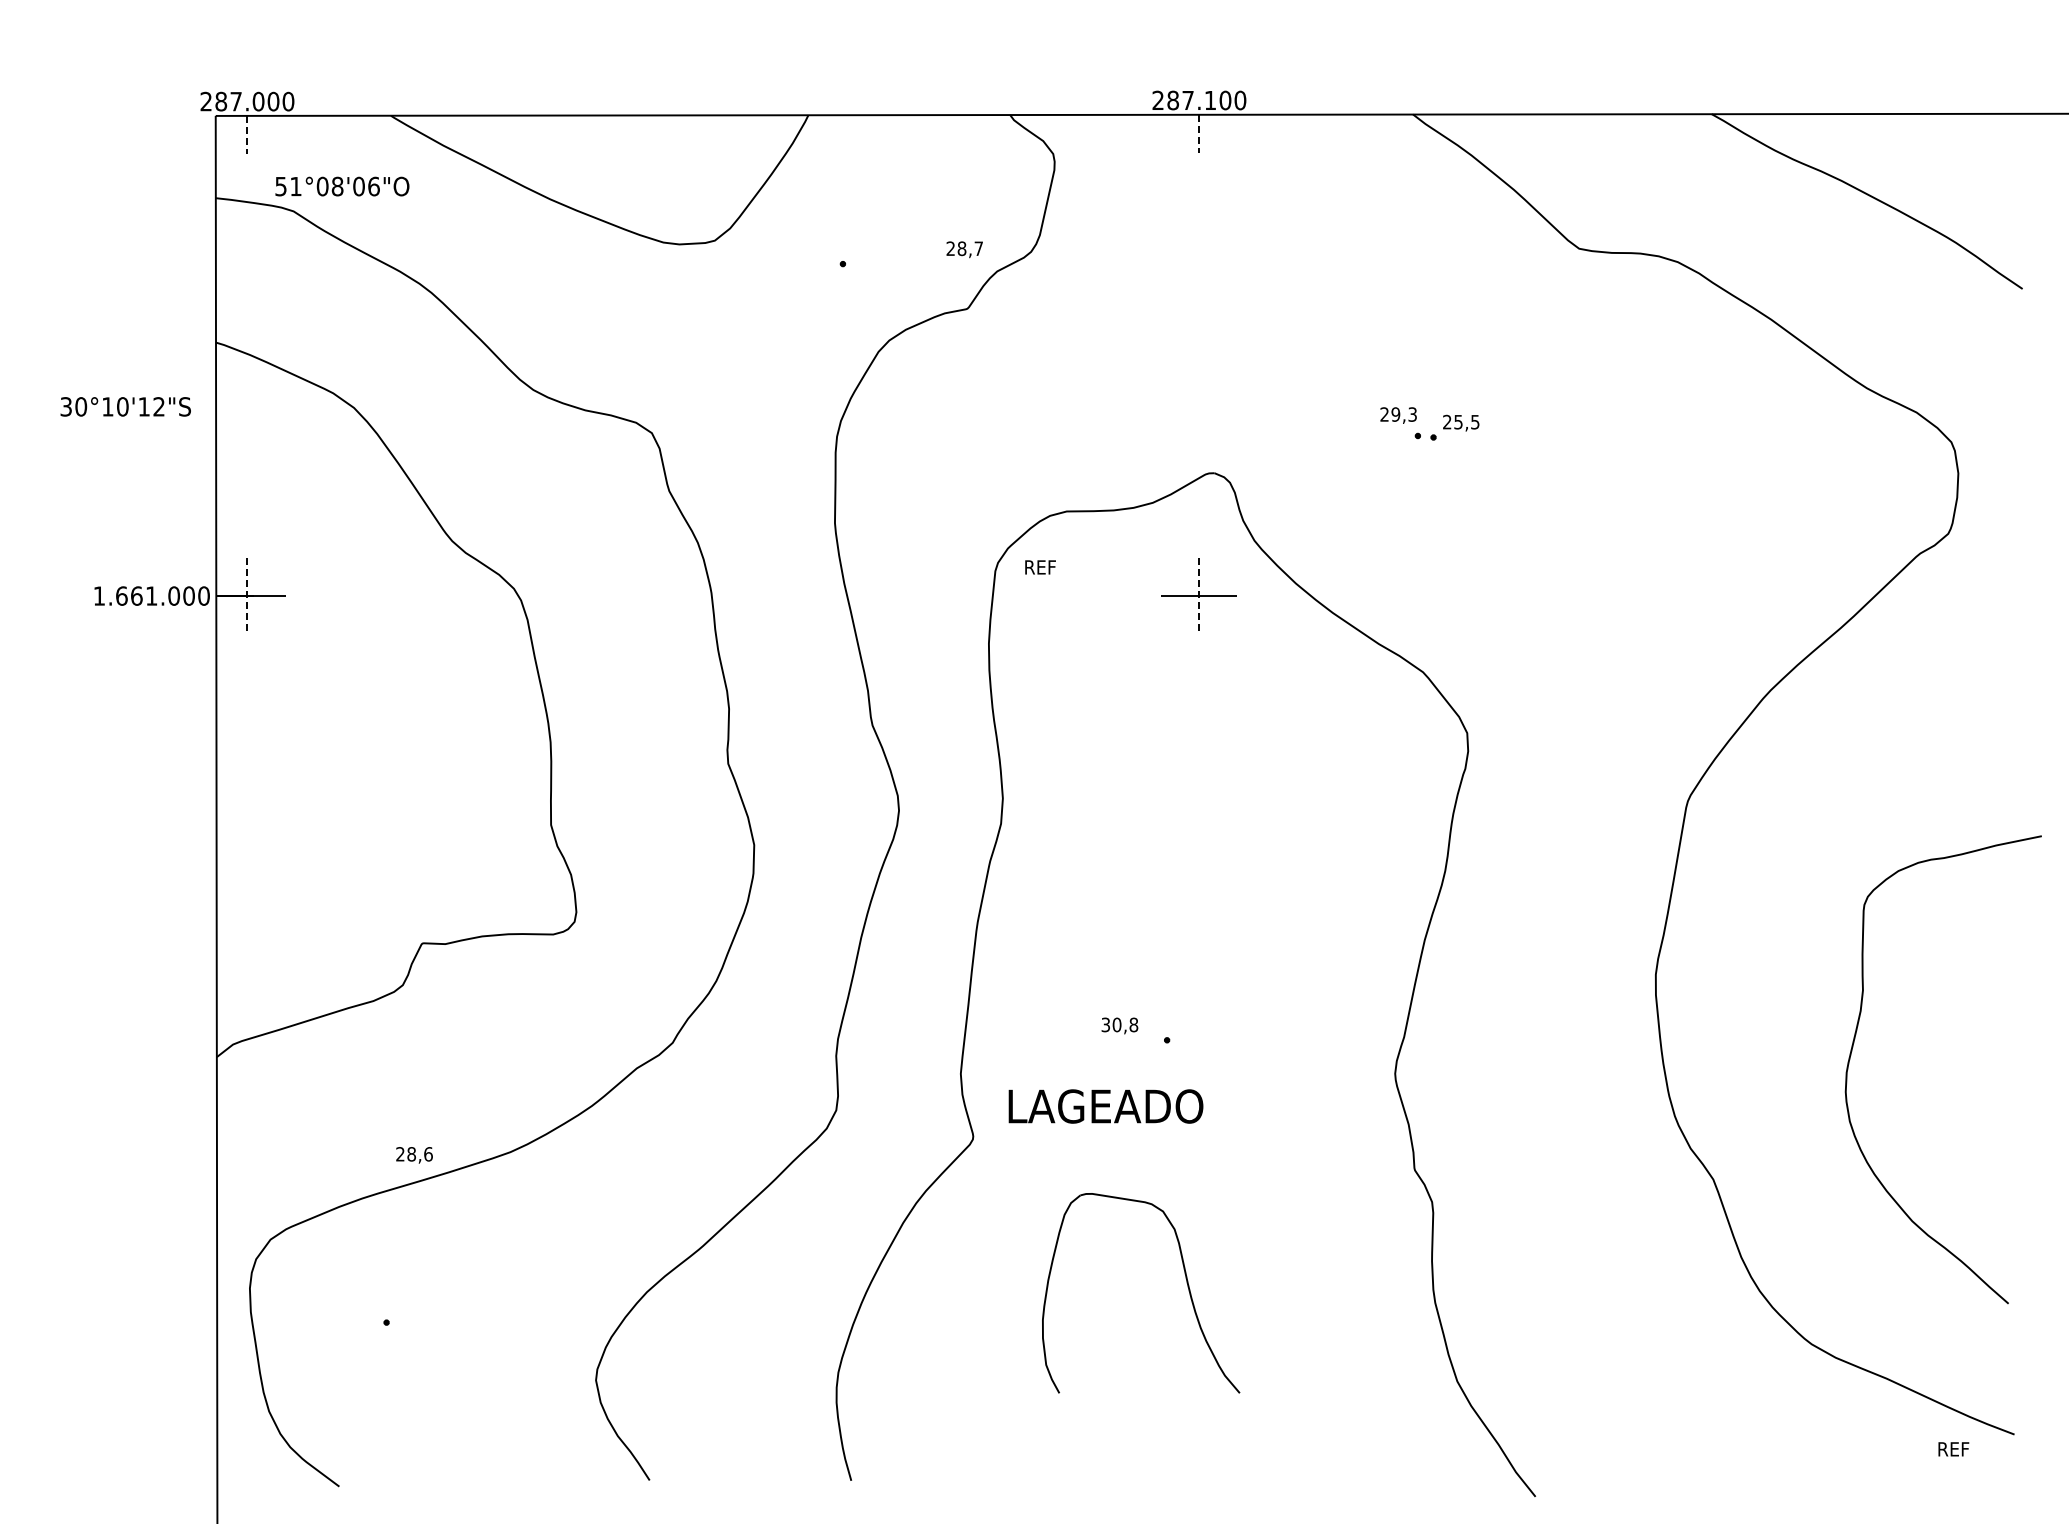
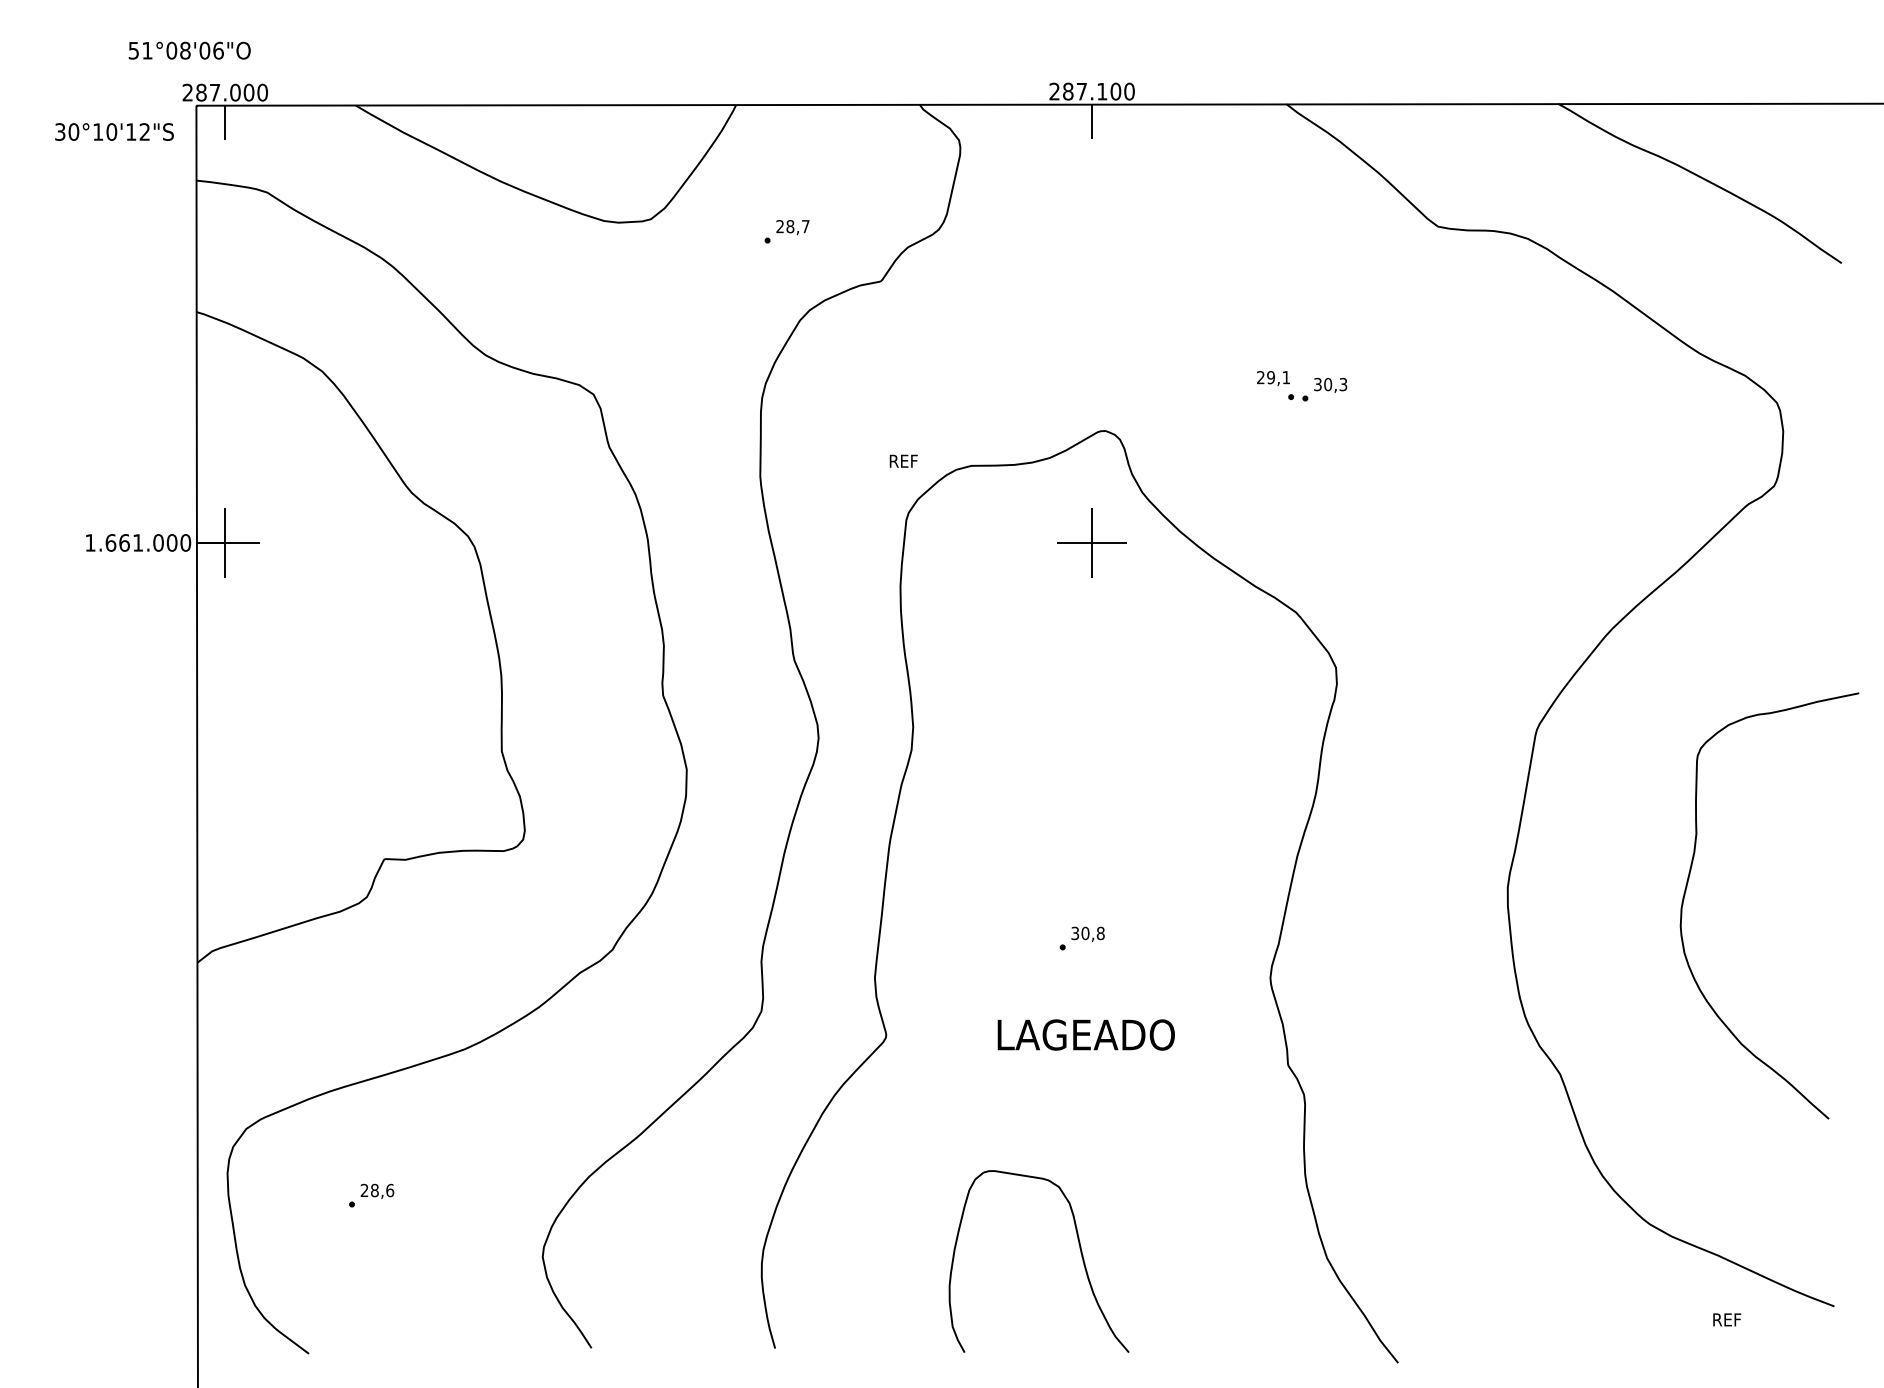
line: (1199, 134) -> (1092, 122), dashed -> solid
line: (247, 135) -> (225, 123), dashed -> solid
text: (342, 186) -> (189, 50), moved
text: (964, 249) -> (792, 227), moved
text: (125, 406) -> (114, 131), moved
text: (1412, 414) -> (1286, 377), 29,3 -> 29,1
text: (1461, 421) -> (1330, 383), 25,5 -> 30,3
text: (1040, 567) -> (903, 461), moved
line: (247, 596) -> (225, 543), dashed -> solid
line: (1199, 596) -> (1092, 543), dashed -> solid
text: (1119, 1025) -> (1087, 933), moved
curve: (1853, 1047) -> (1687, 885), moved
text: (1105, 1106) -> (1085, 1035), moved
text: (414, 1155) -> (377, 1191), moved
part: (1186, 1283) -> (1080, 1252), moved
text: (1953, 1449) -> (1726, 1320), moved

